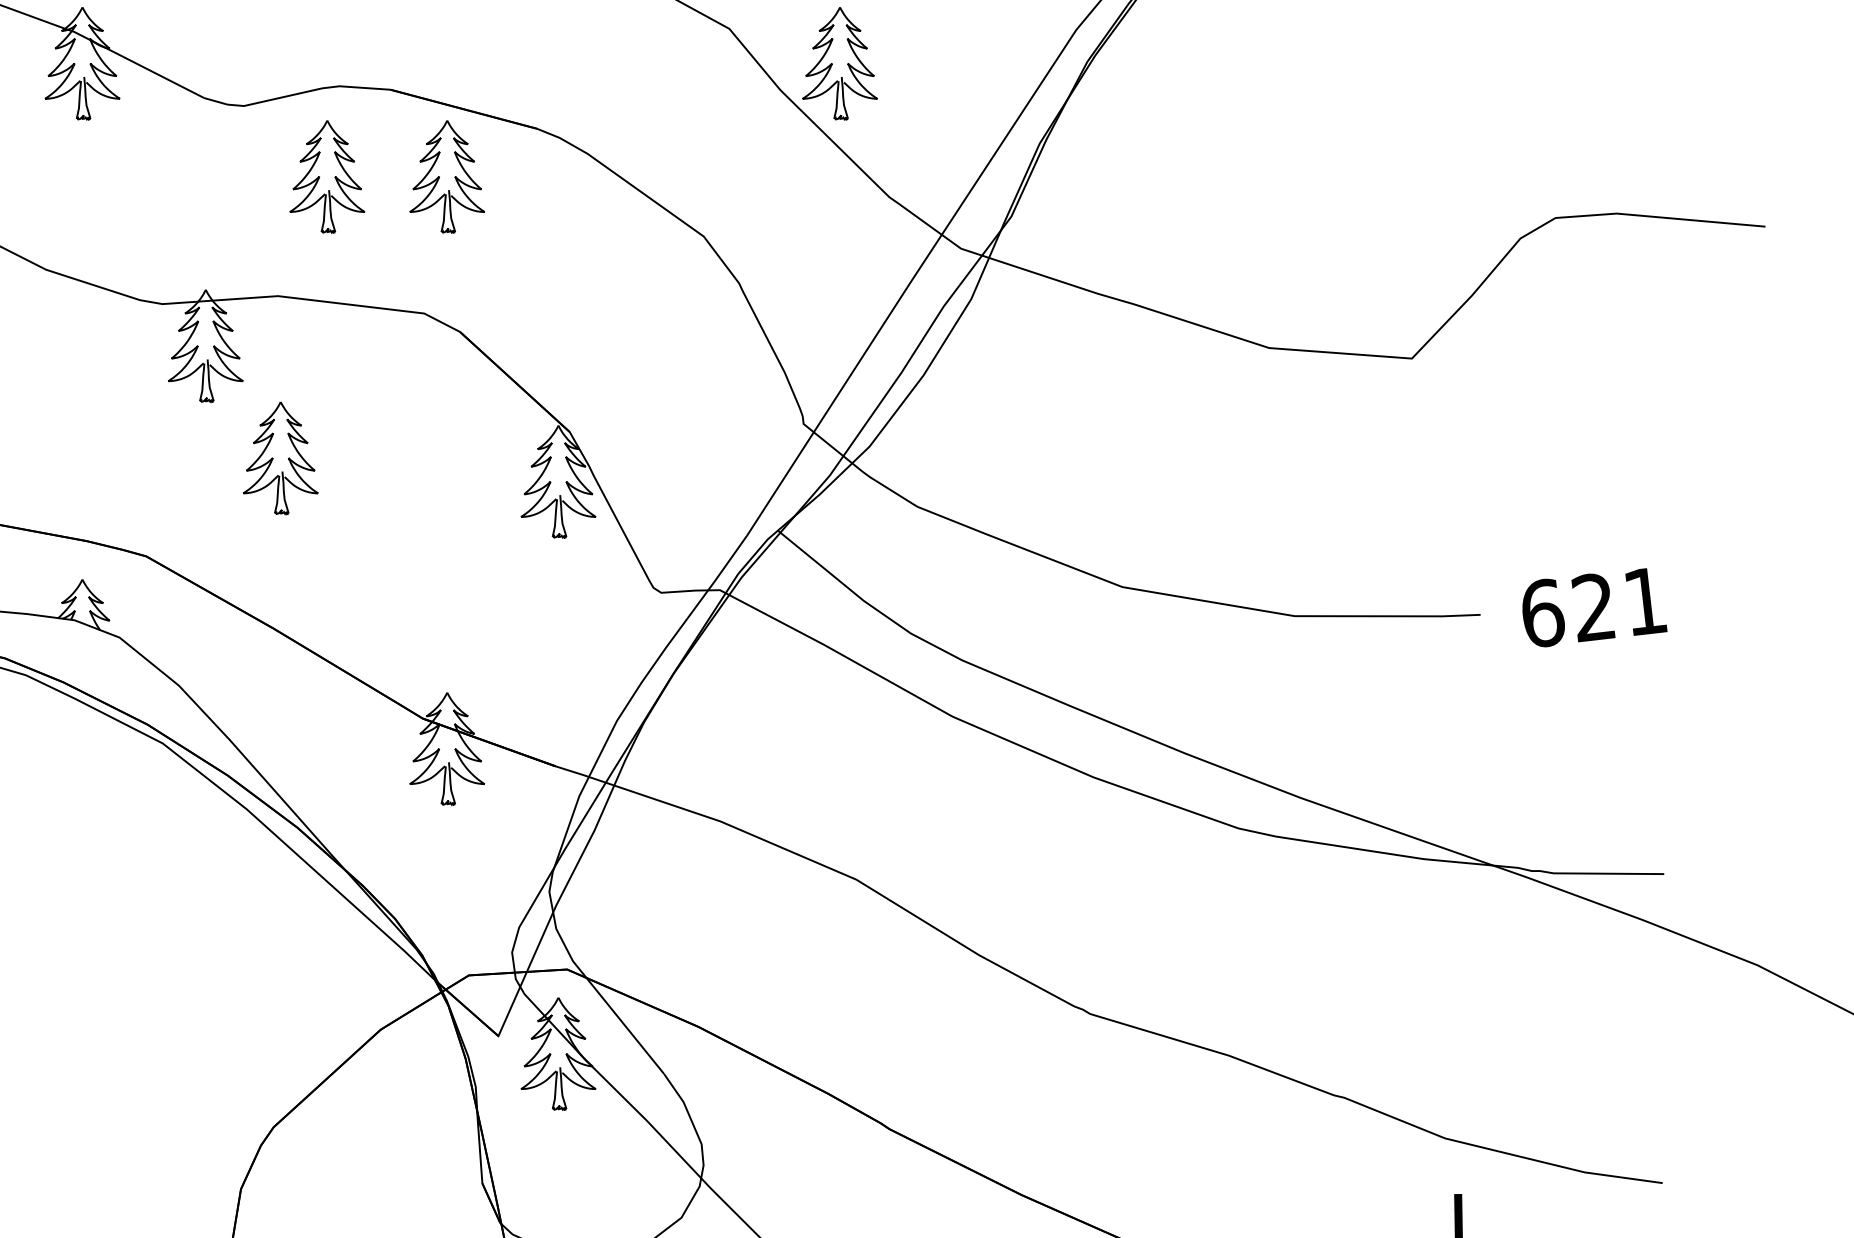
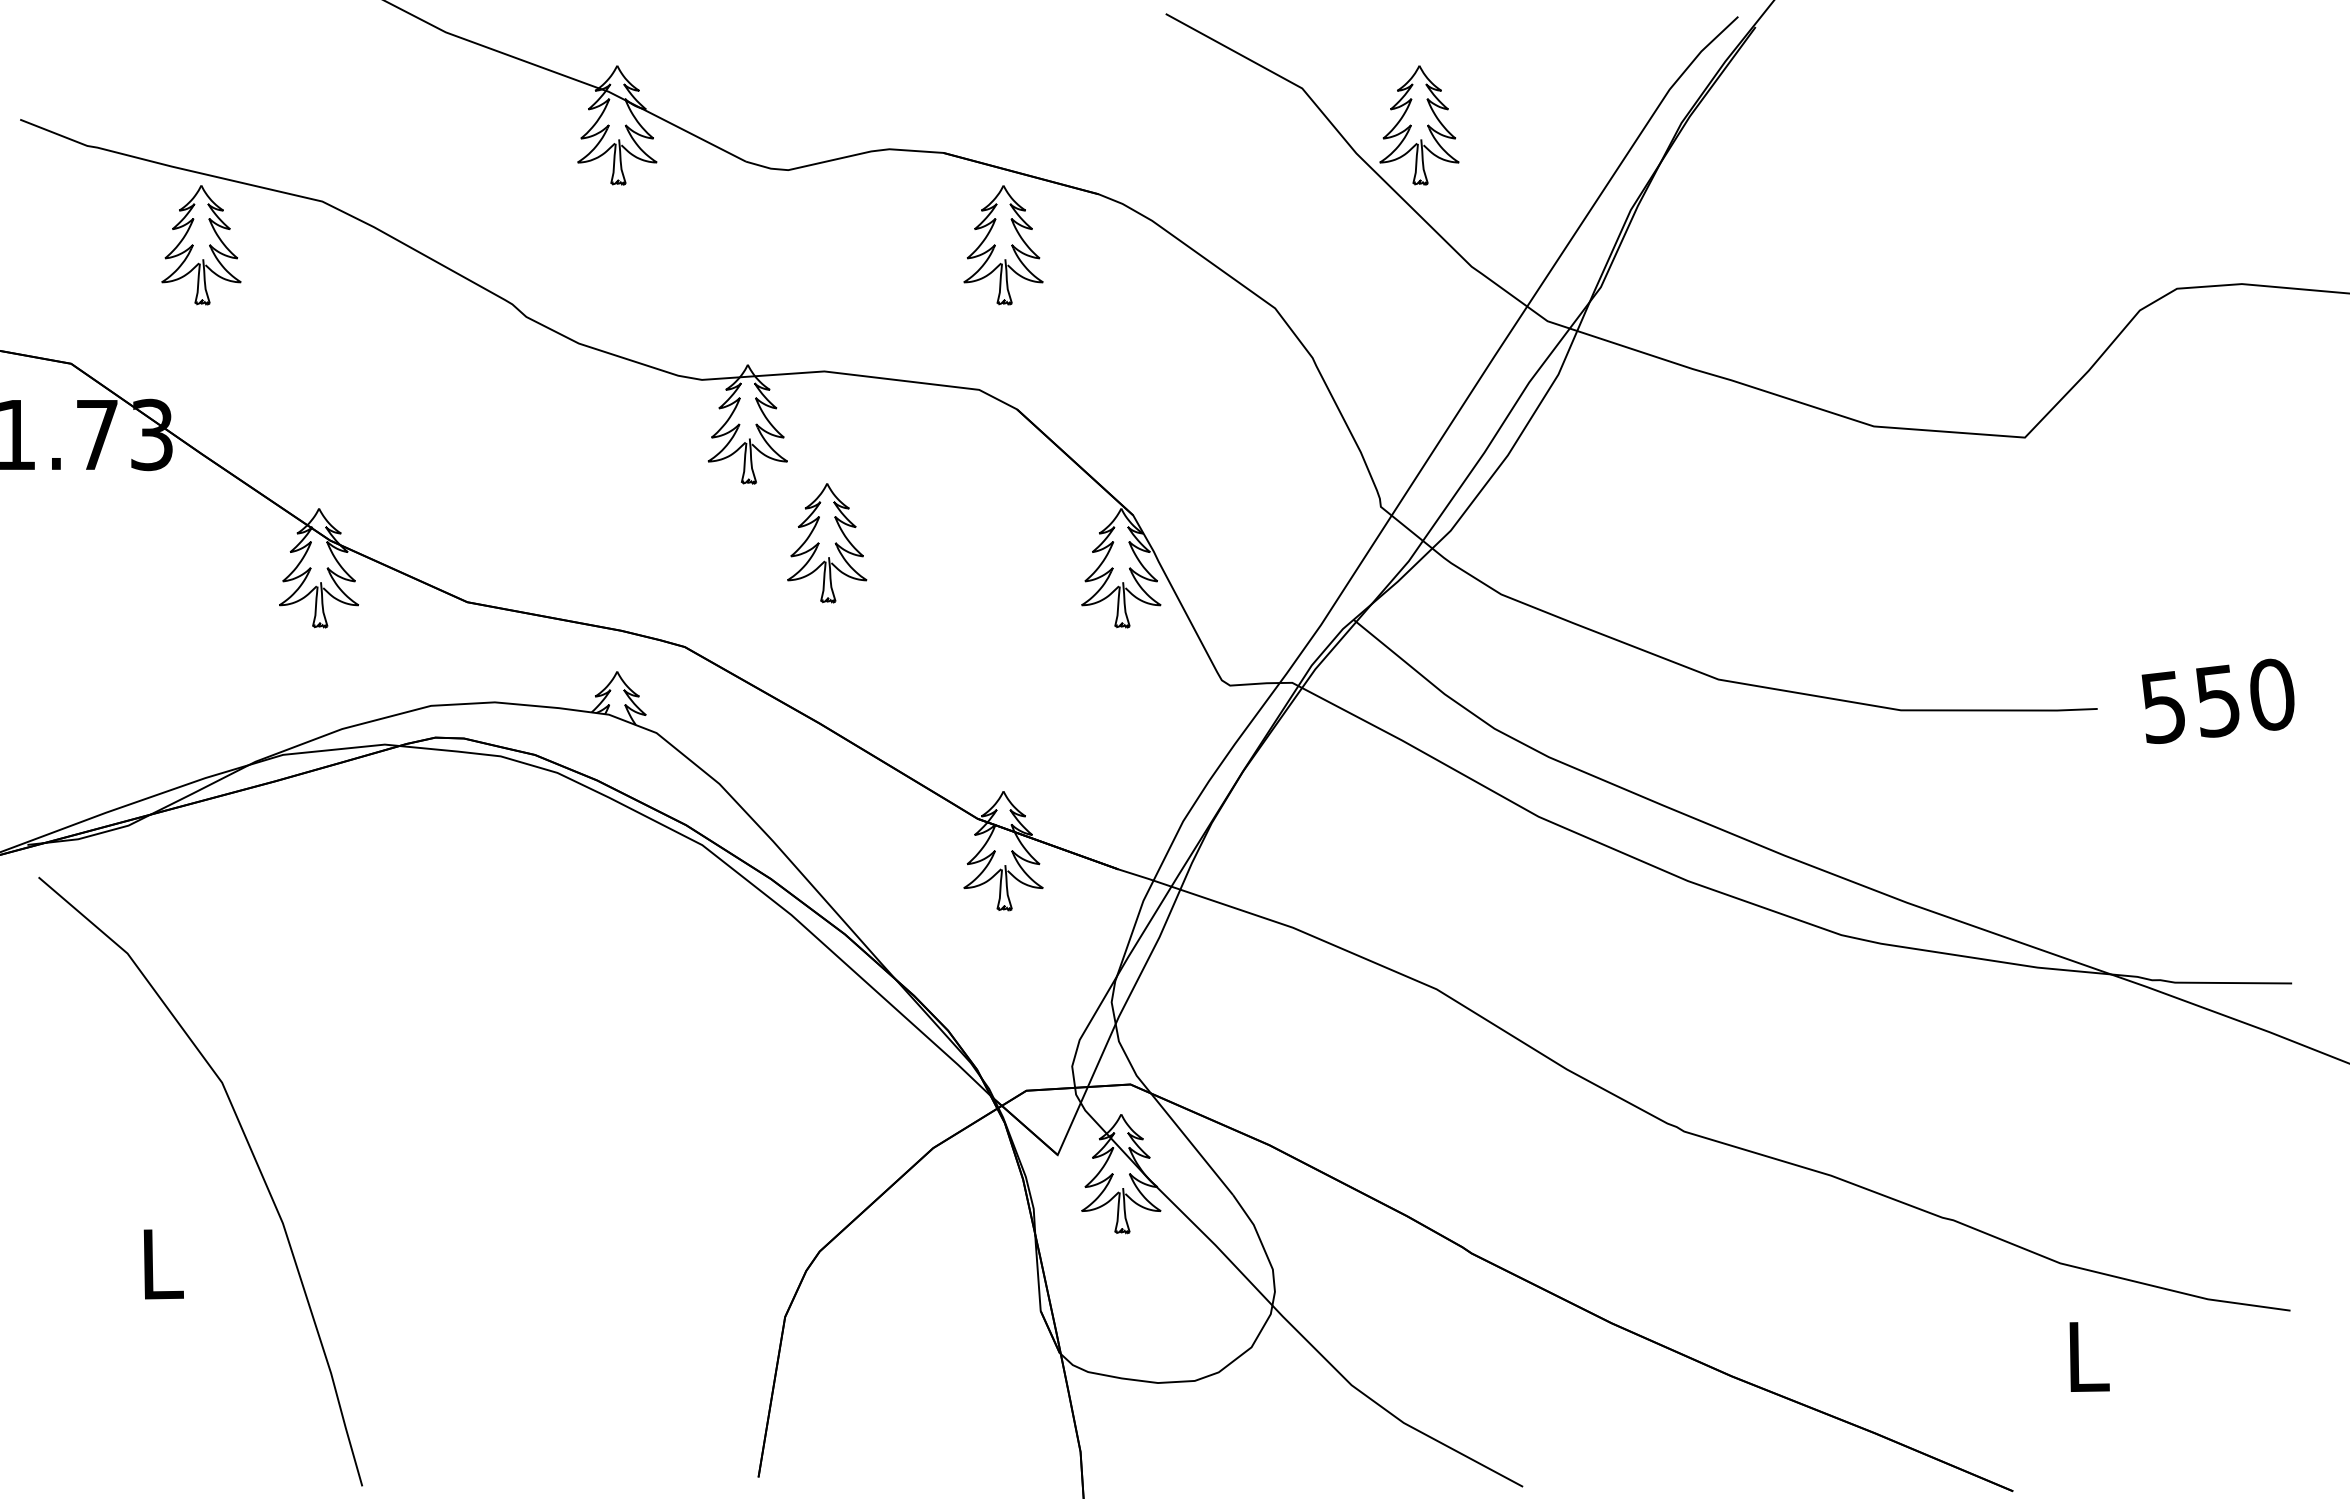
part: (327, 177) -> (876, 245), removed
text: (1594, 606) -> (2218, 700), 621 -> 550

